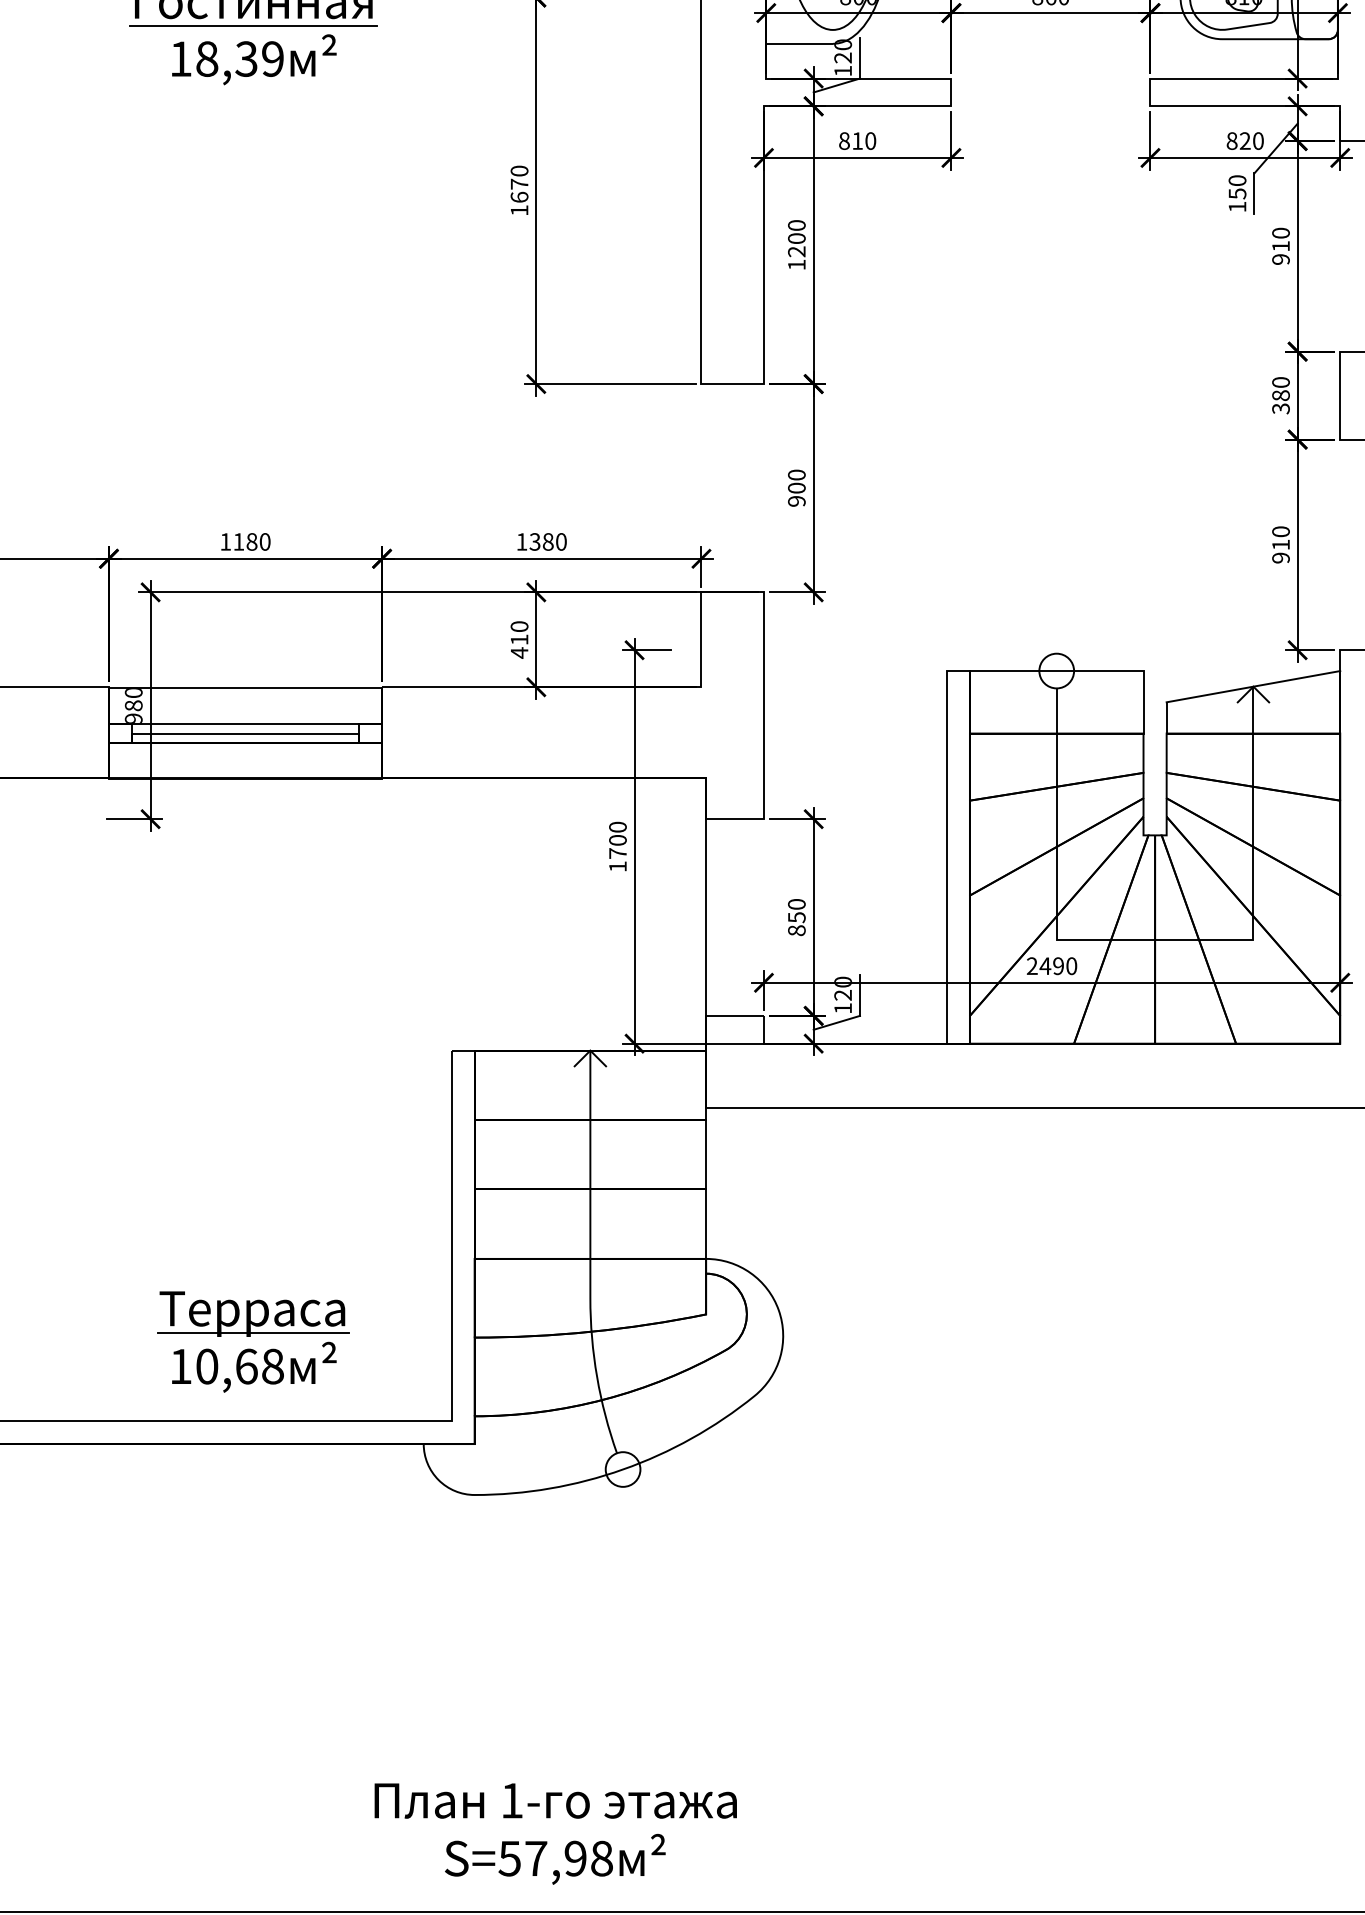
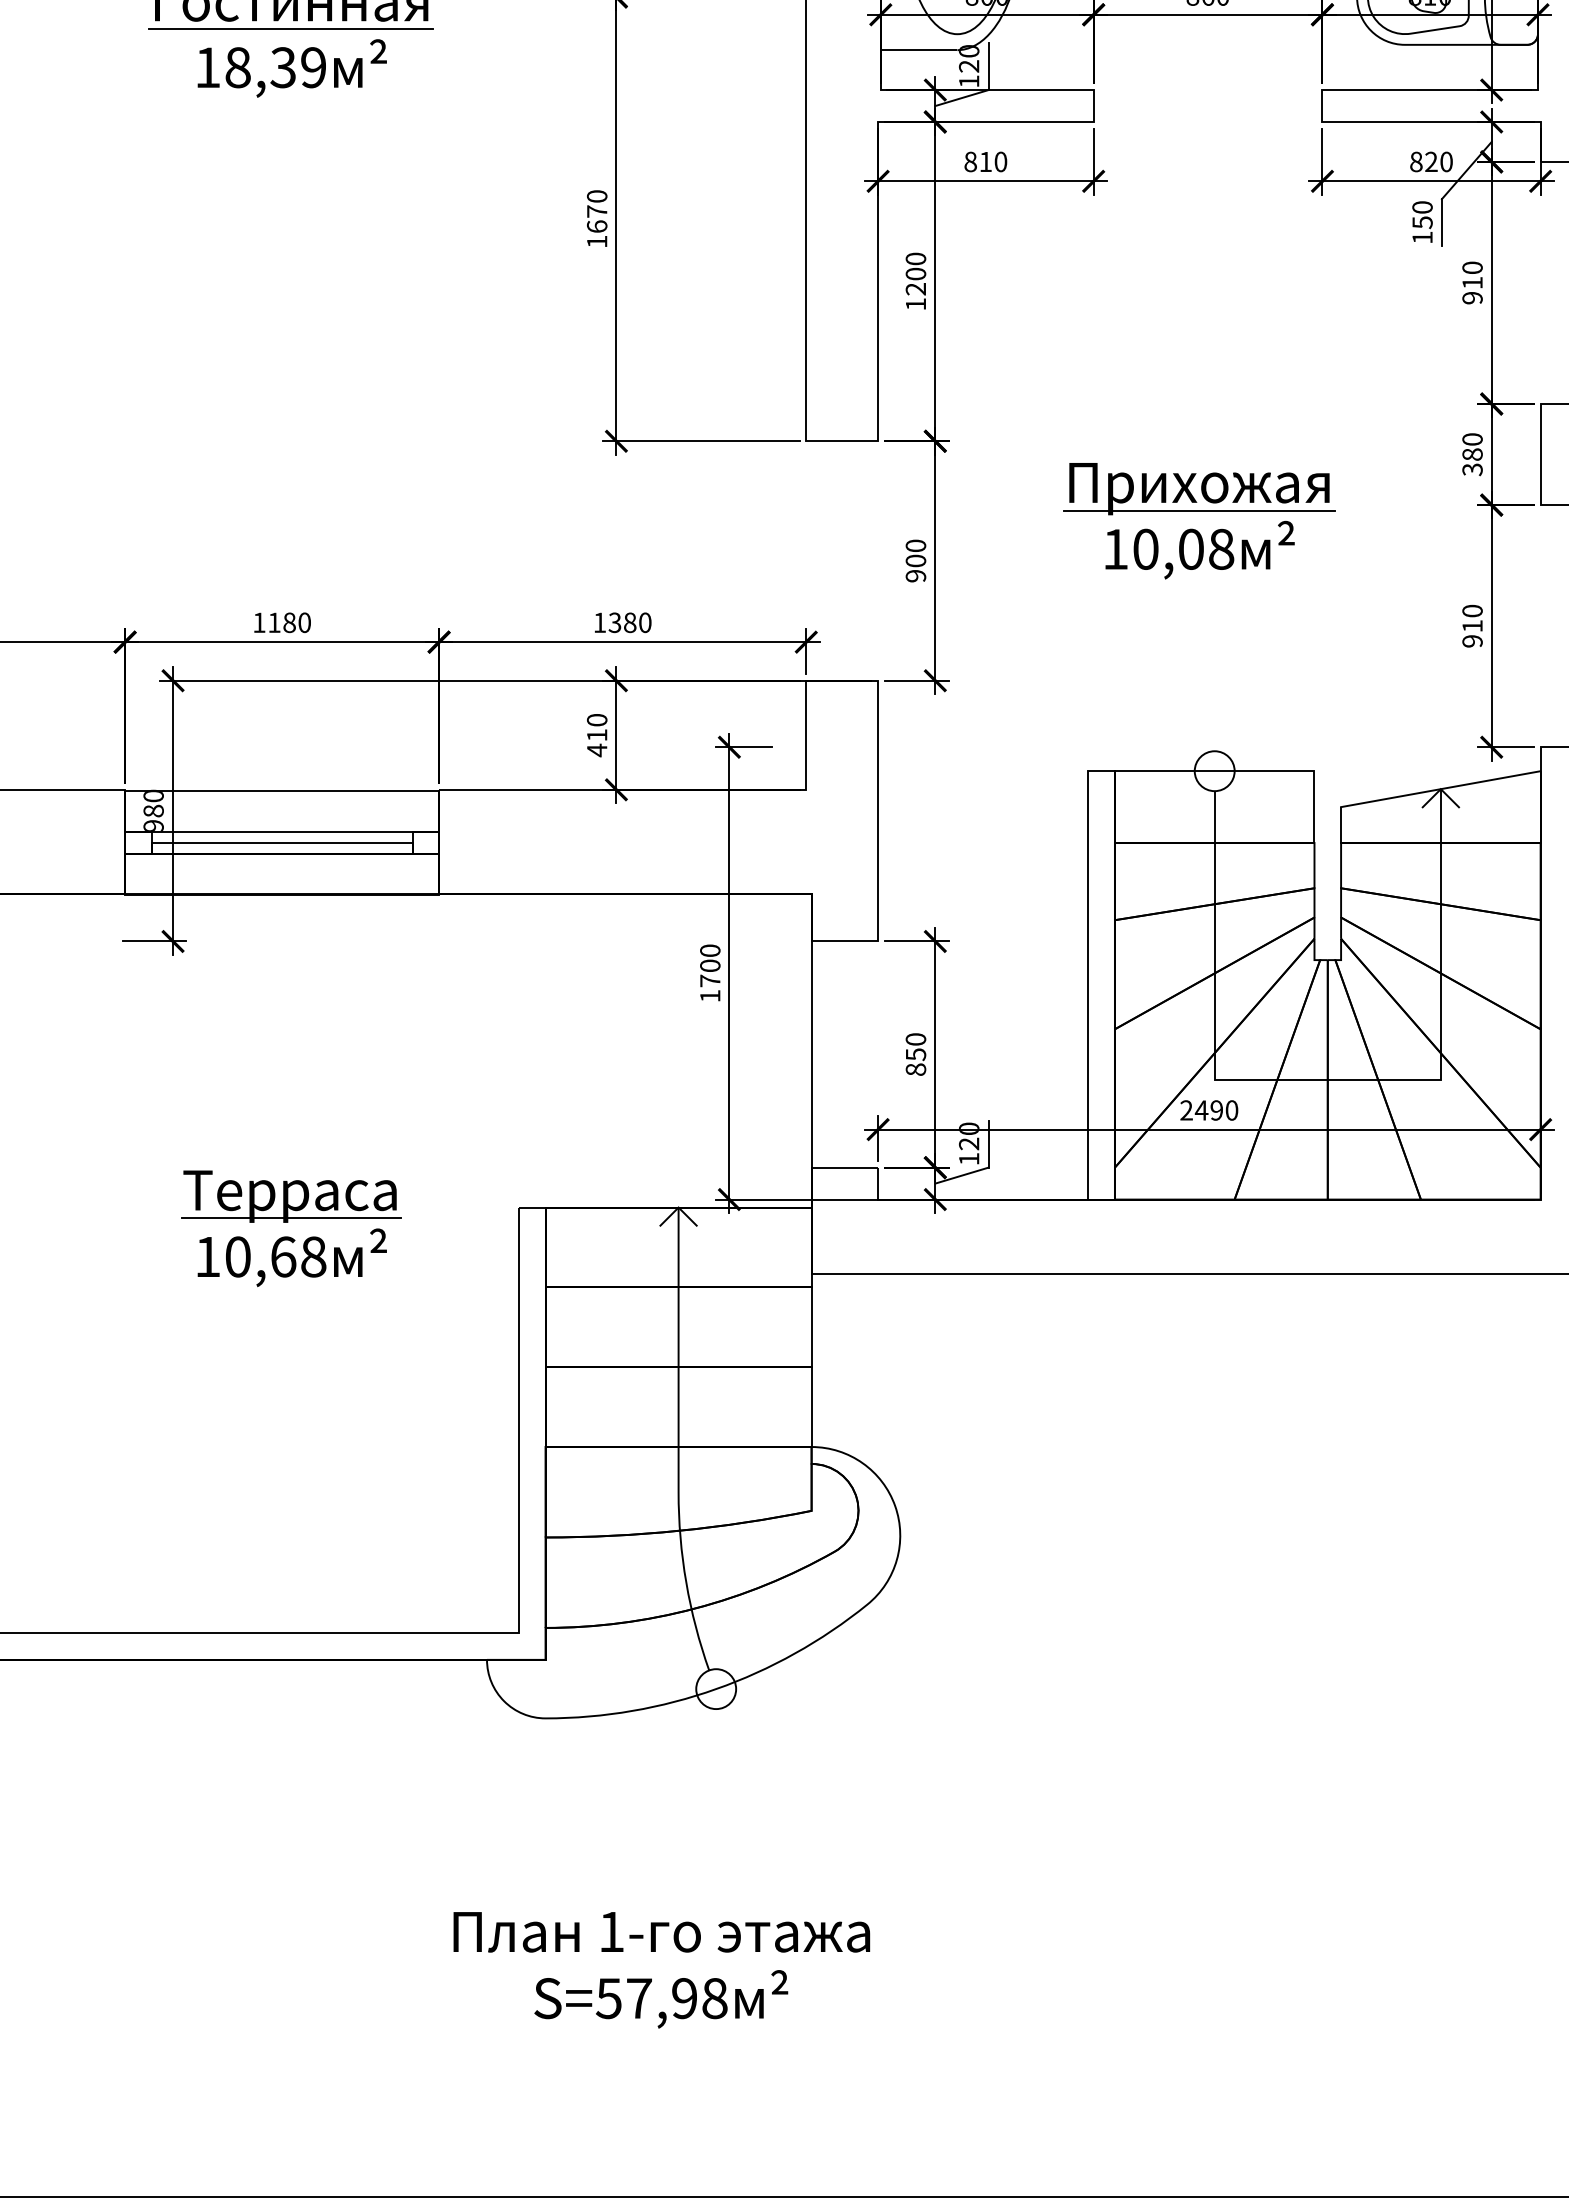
part: (1039, 460) -> (1194, 529), added
part: (253, 1341) -> (291, 1228), moved
text: (555, 1833) -> (661, 1969), moved

